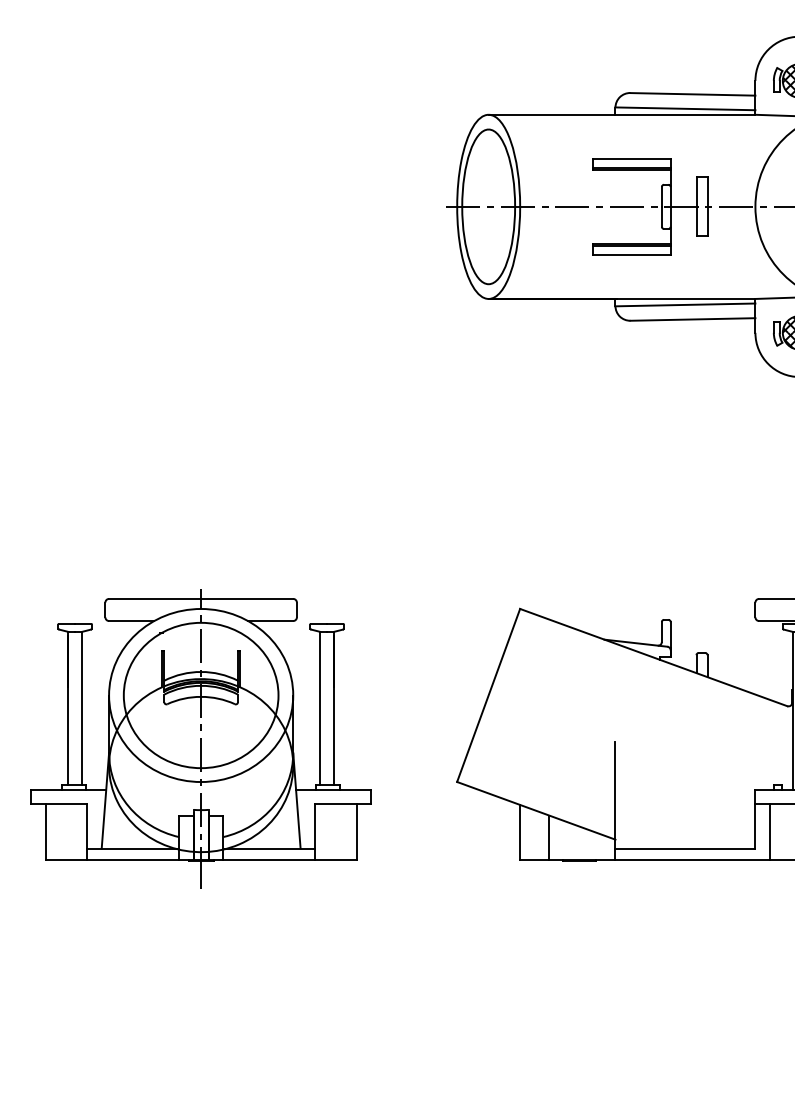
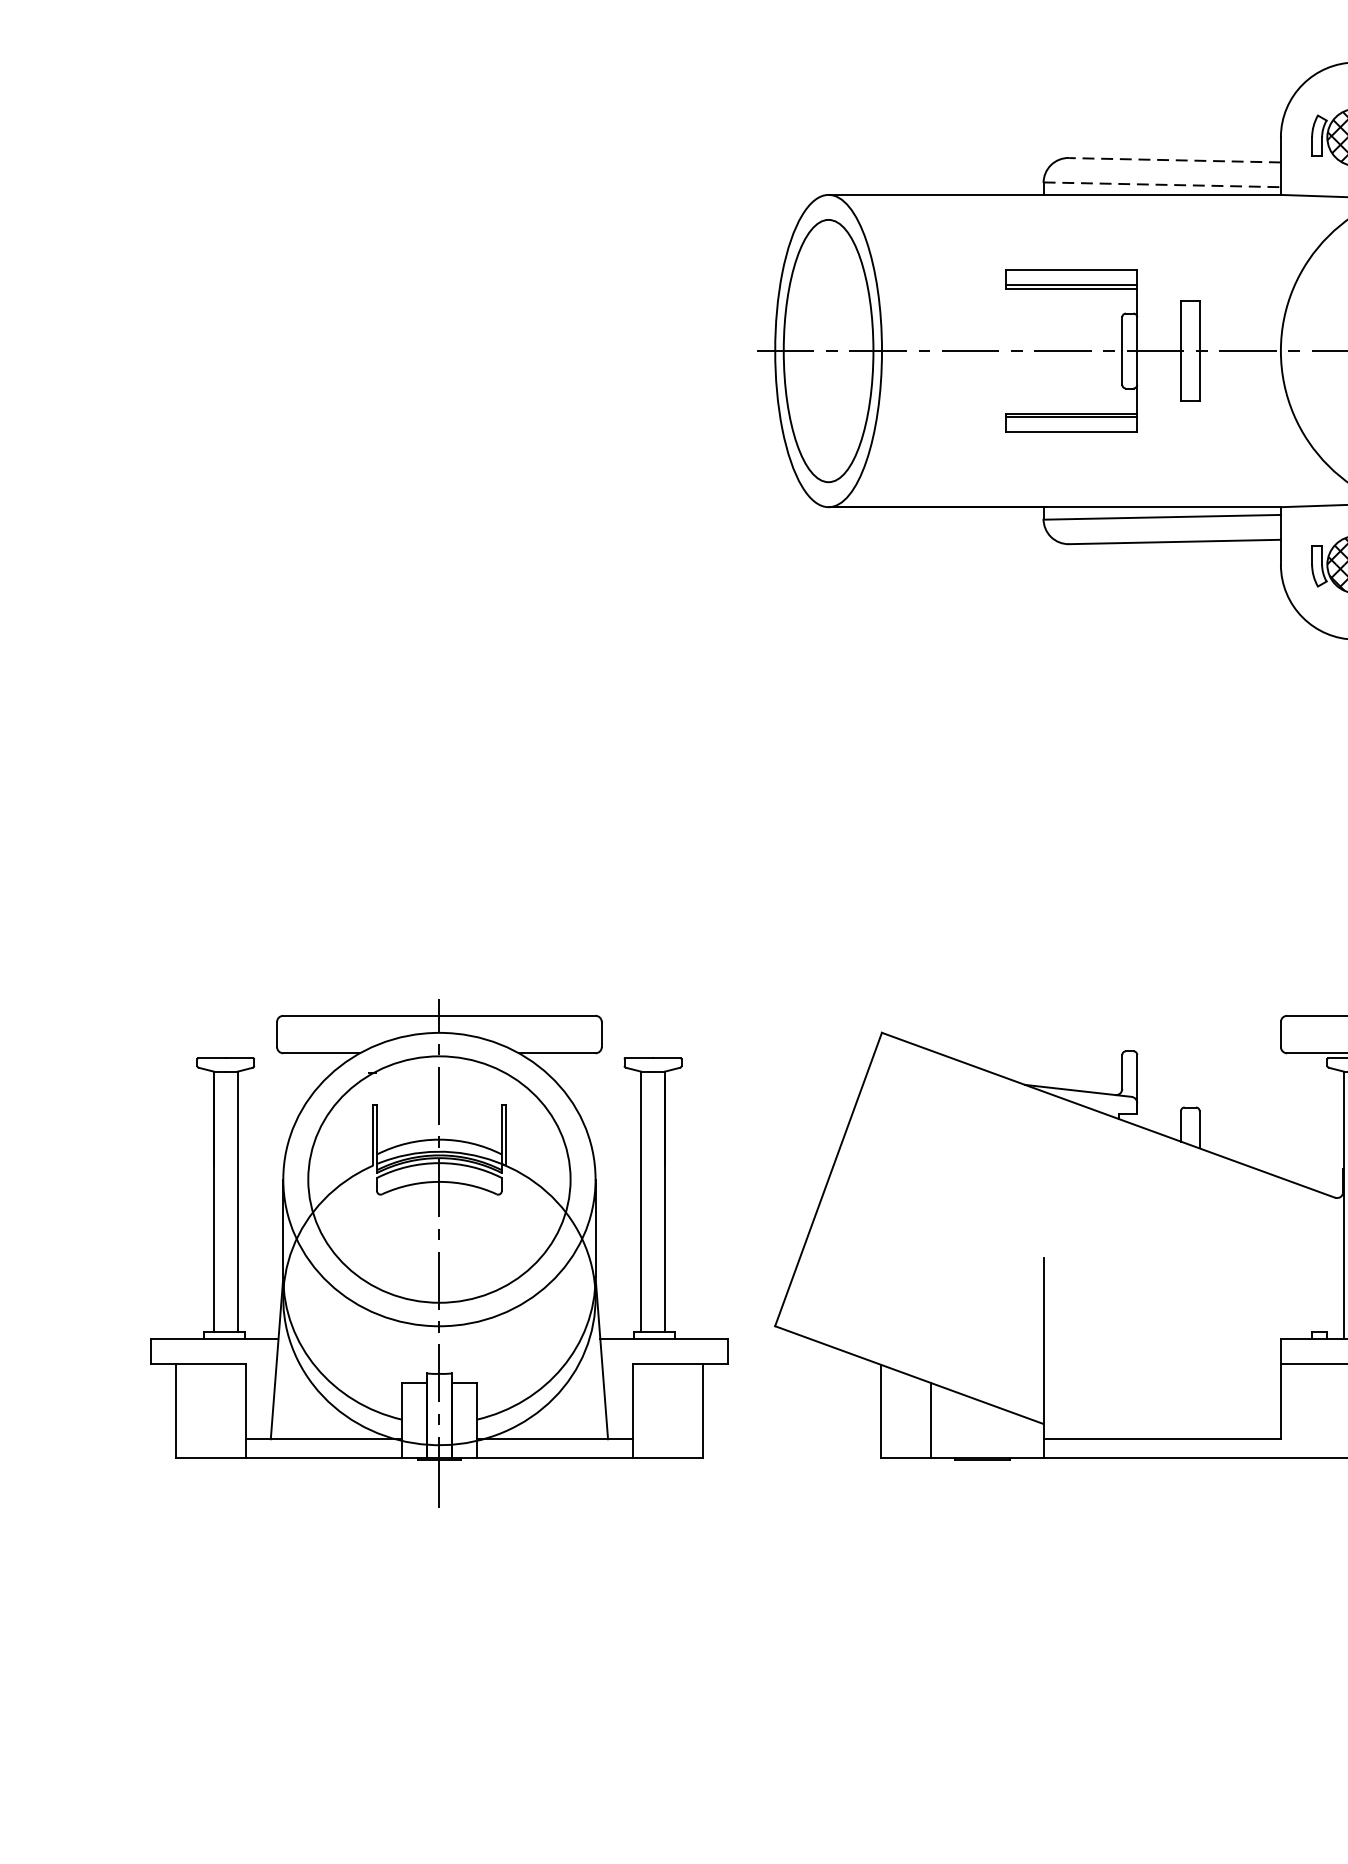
line: (692, 94) -> (1174, 160), solid -> dashed
line: (685, 108) -> (1162, 184), solid -> dashed
part: (200, 738) -> (438, 1252), moved
line: (770, 831) -> (1306, 1410), removed

